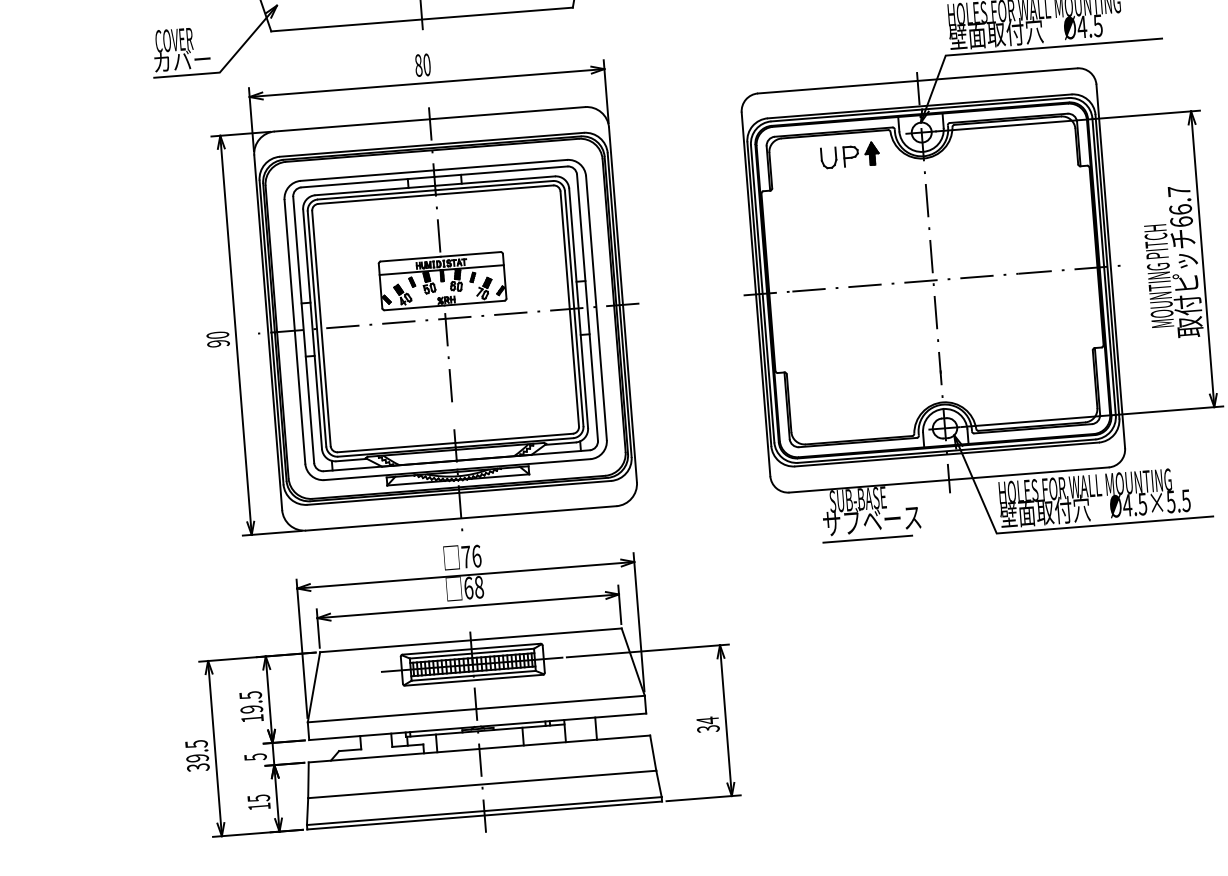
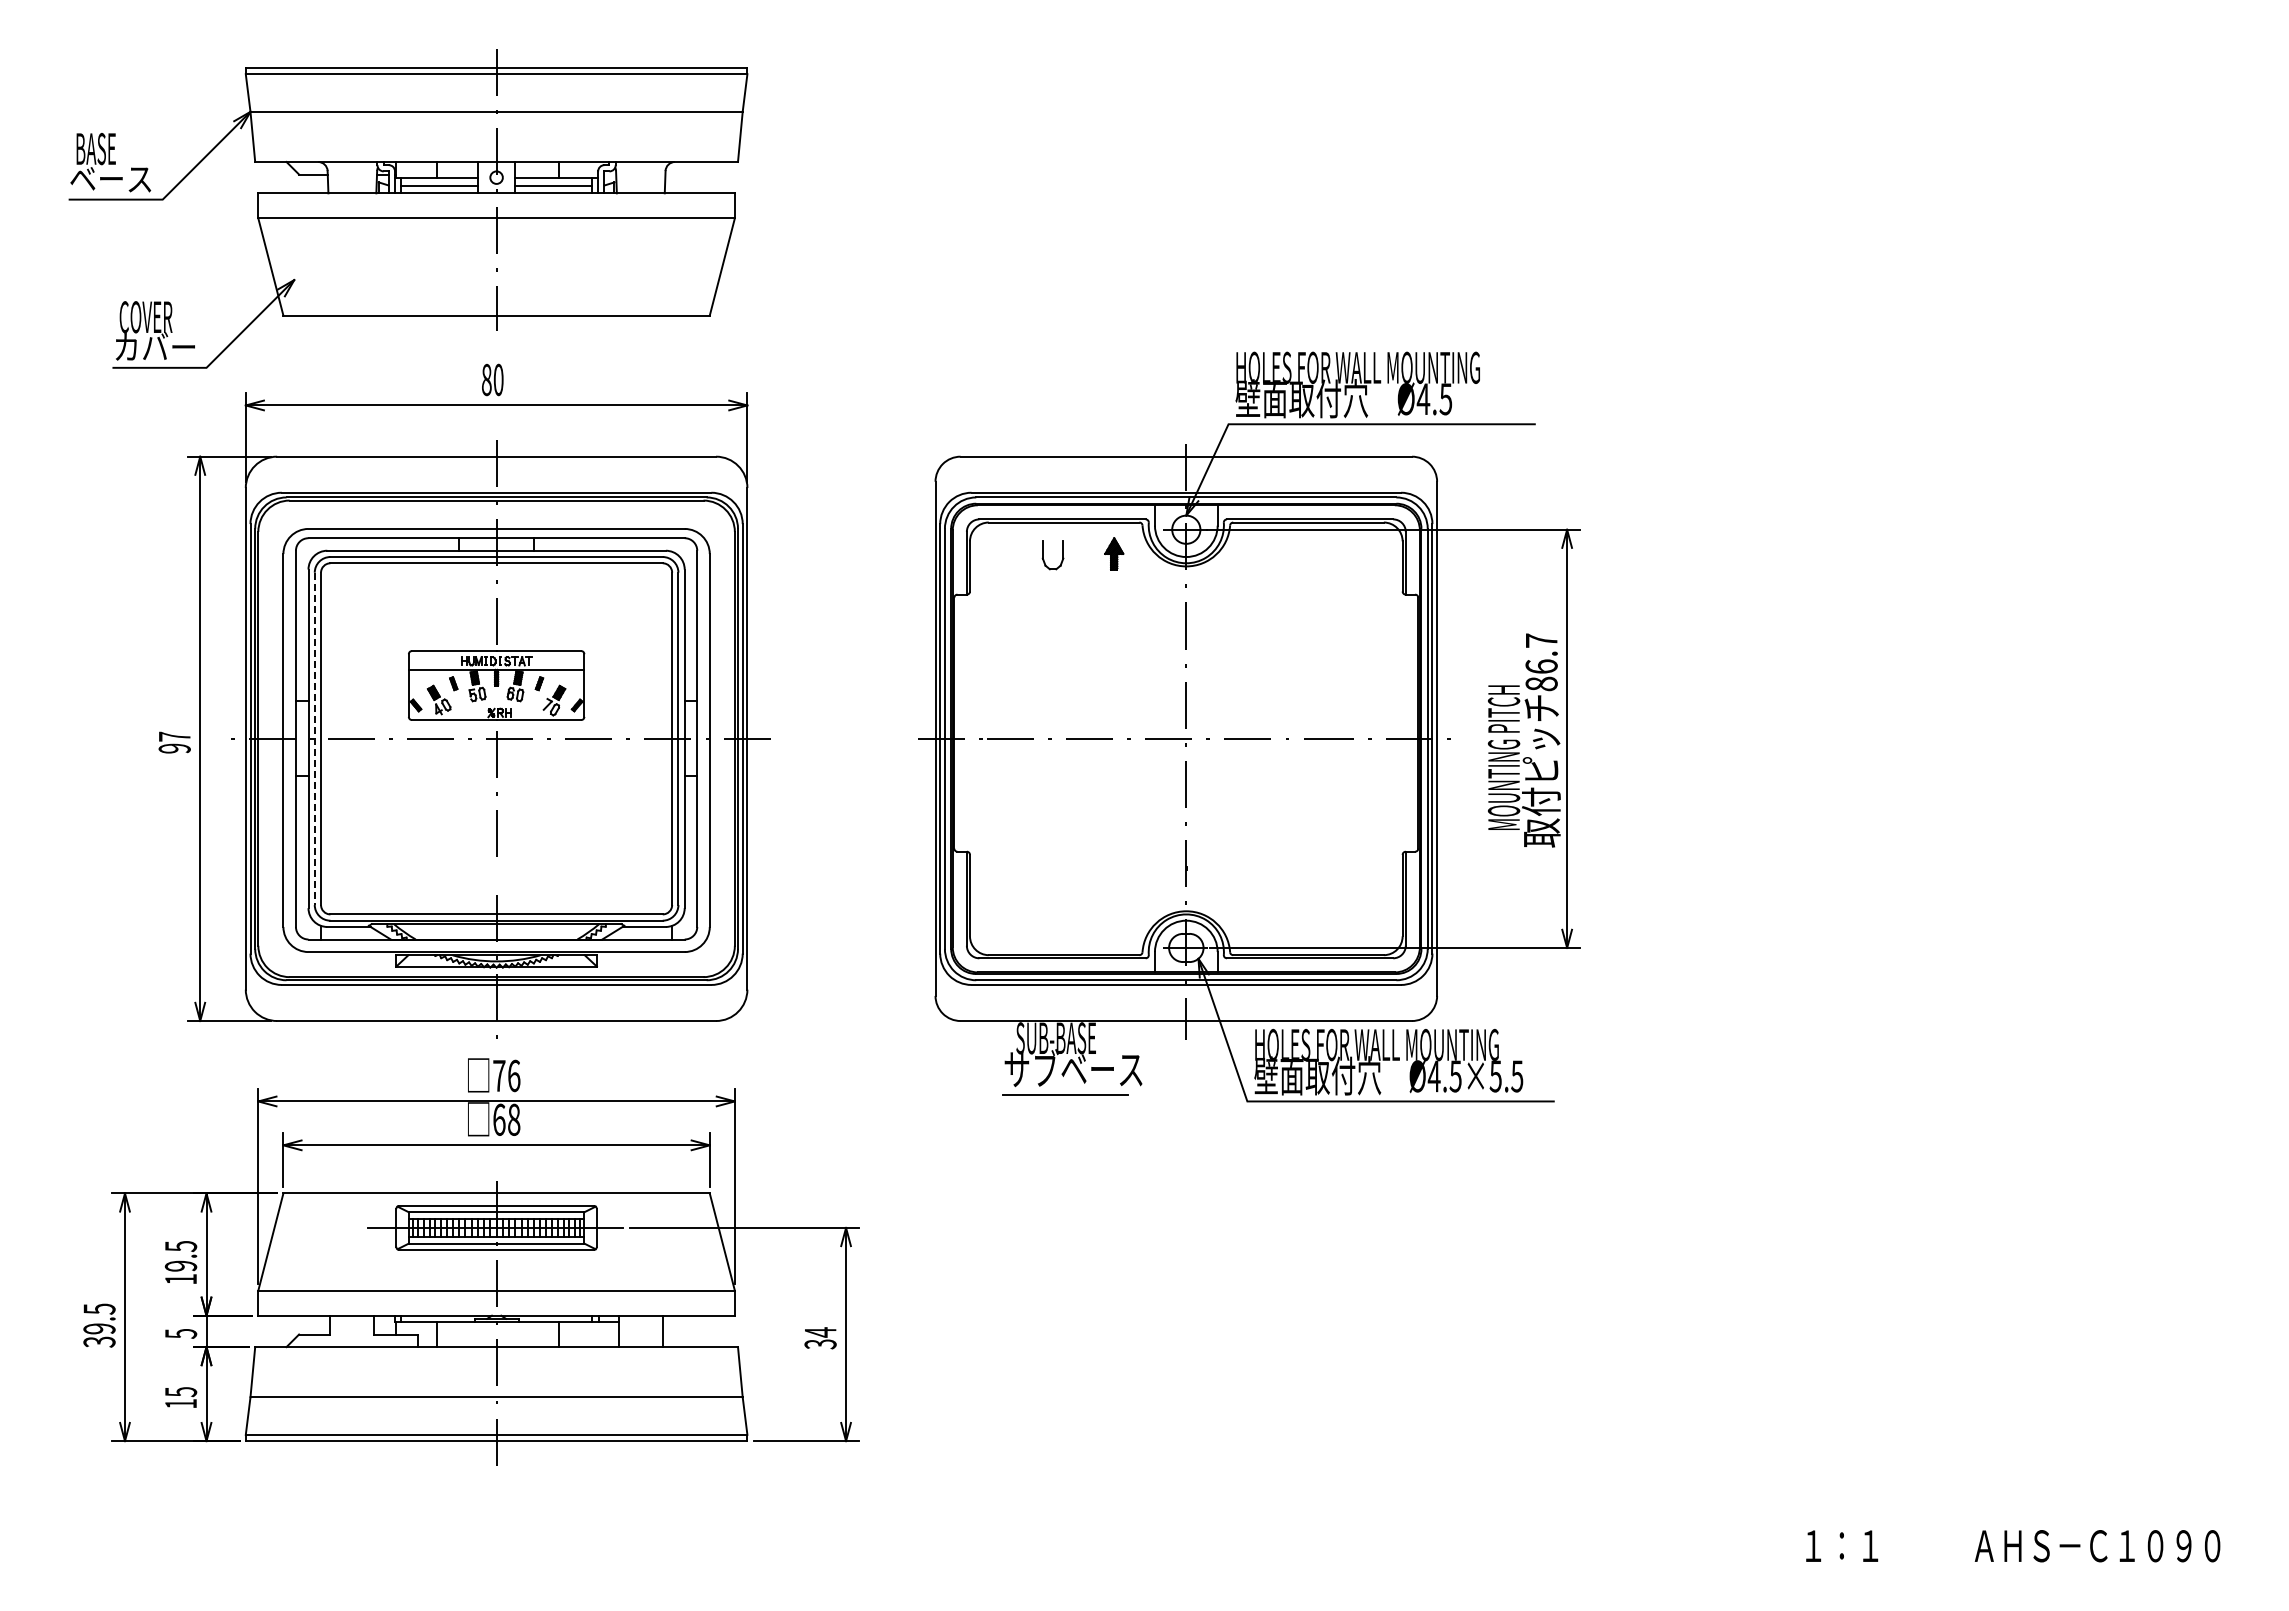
part: (851, 155) -> (1084, 554), removed
text: (1181, 221) -> (1541, 683), 66.7 -> 86.7
line: (316, 329) -> (314, 739), solid -> dashed
text: (217, 335) -> (174, 736), 90 -> 97

